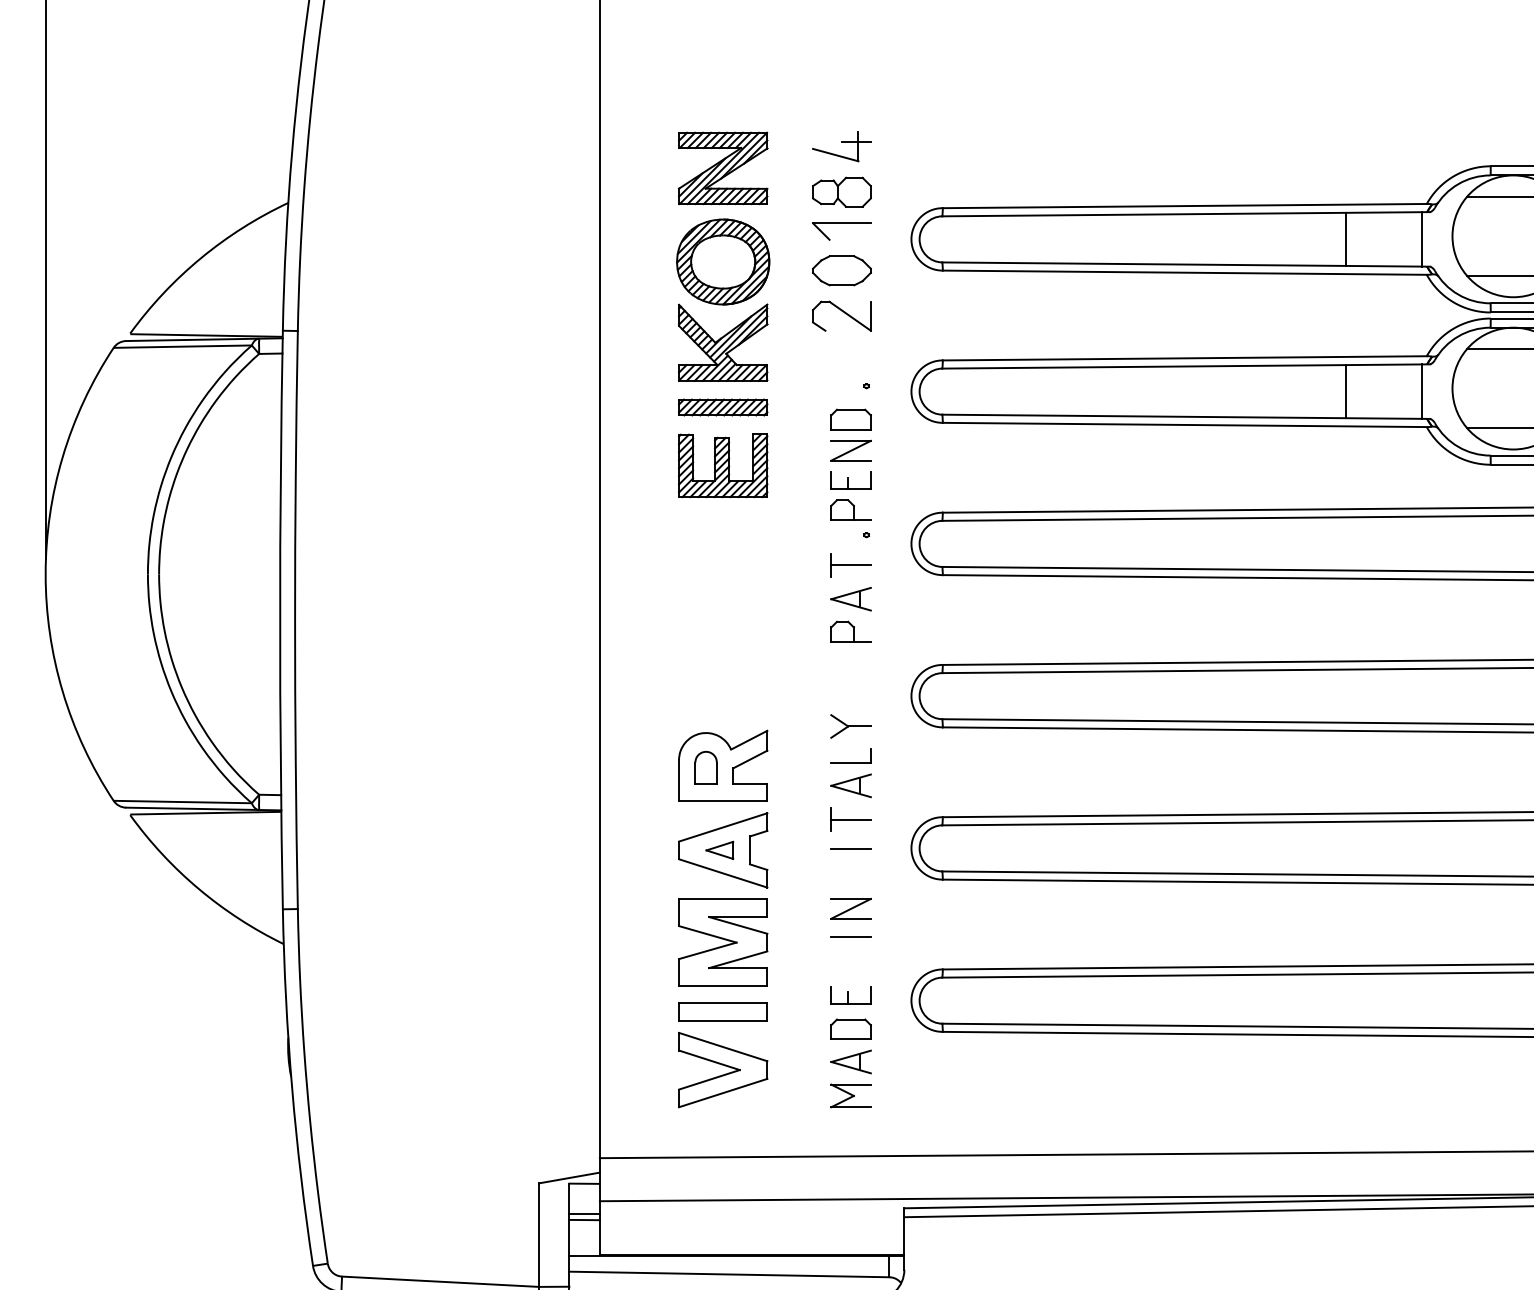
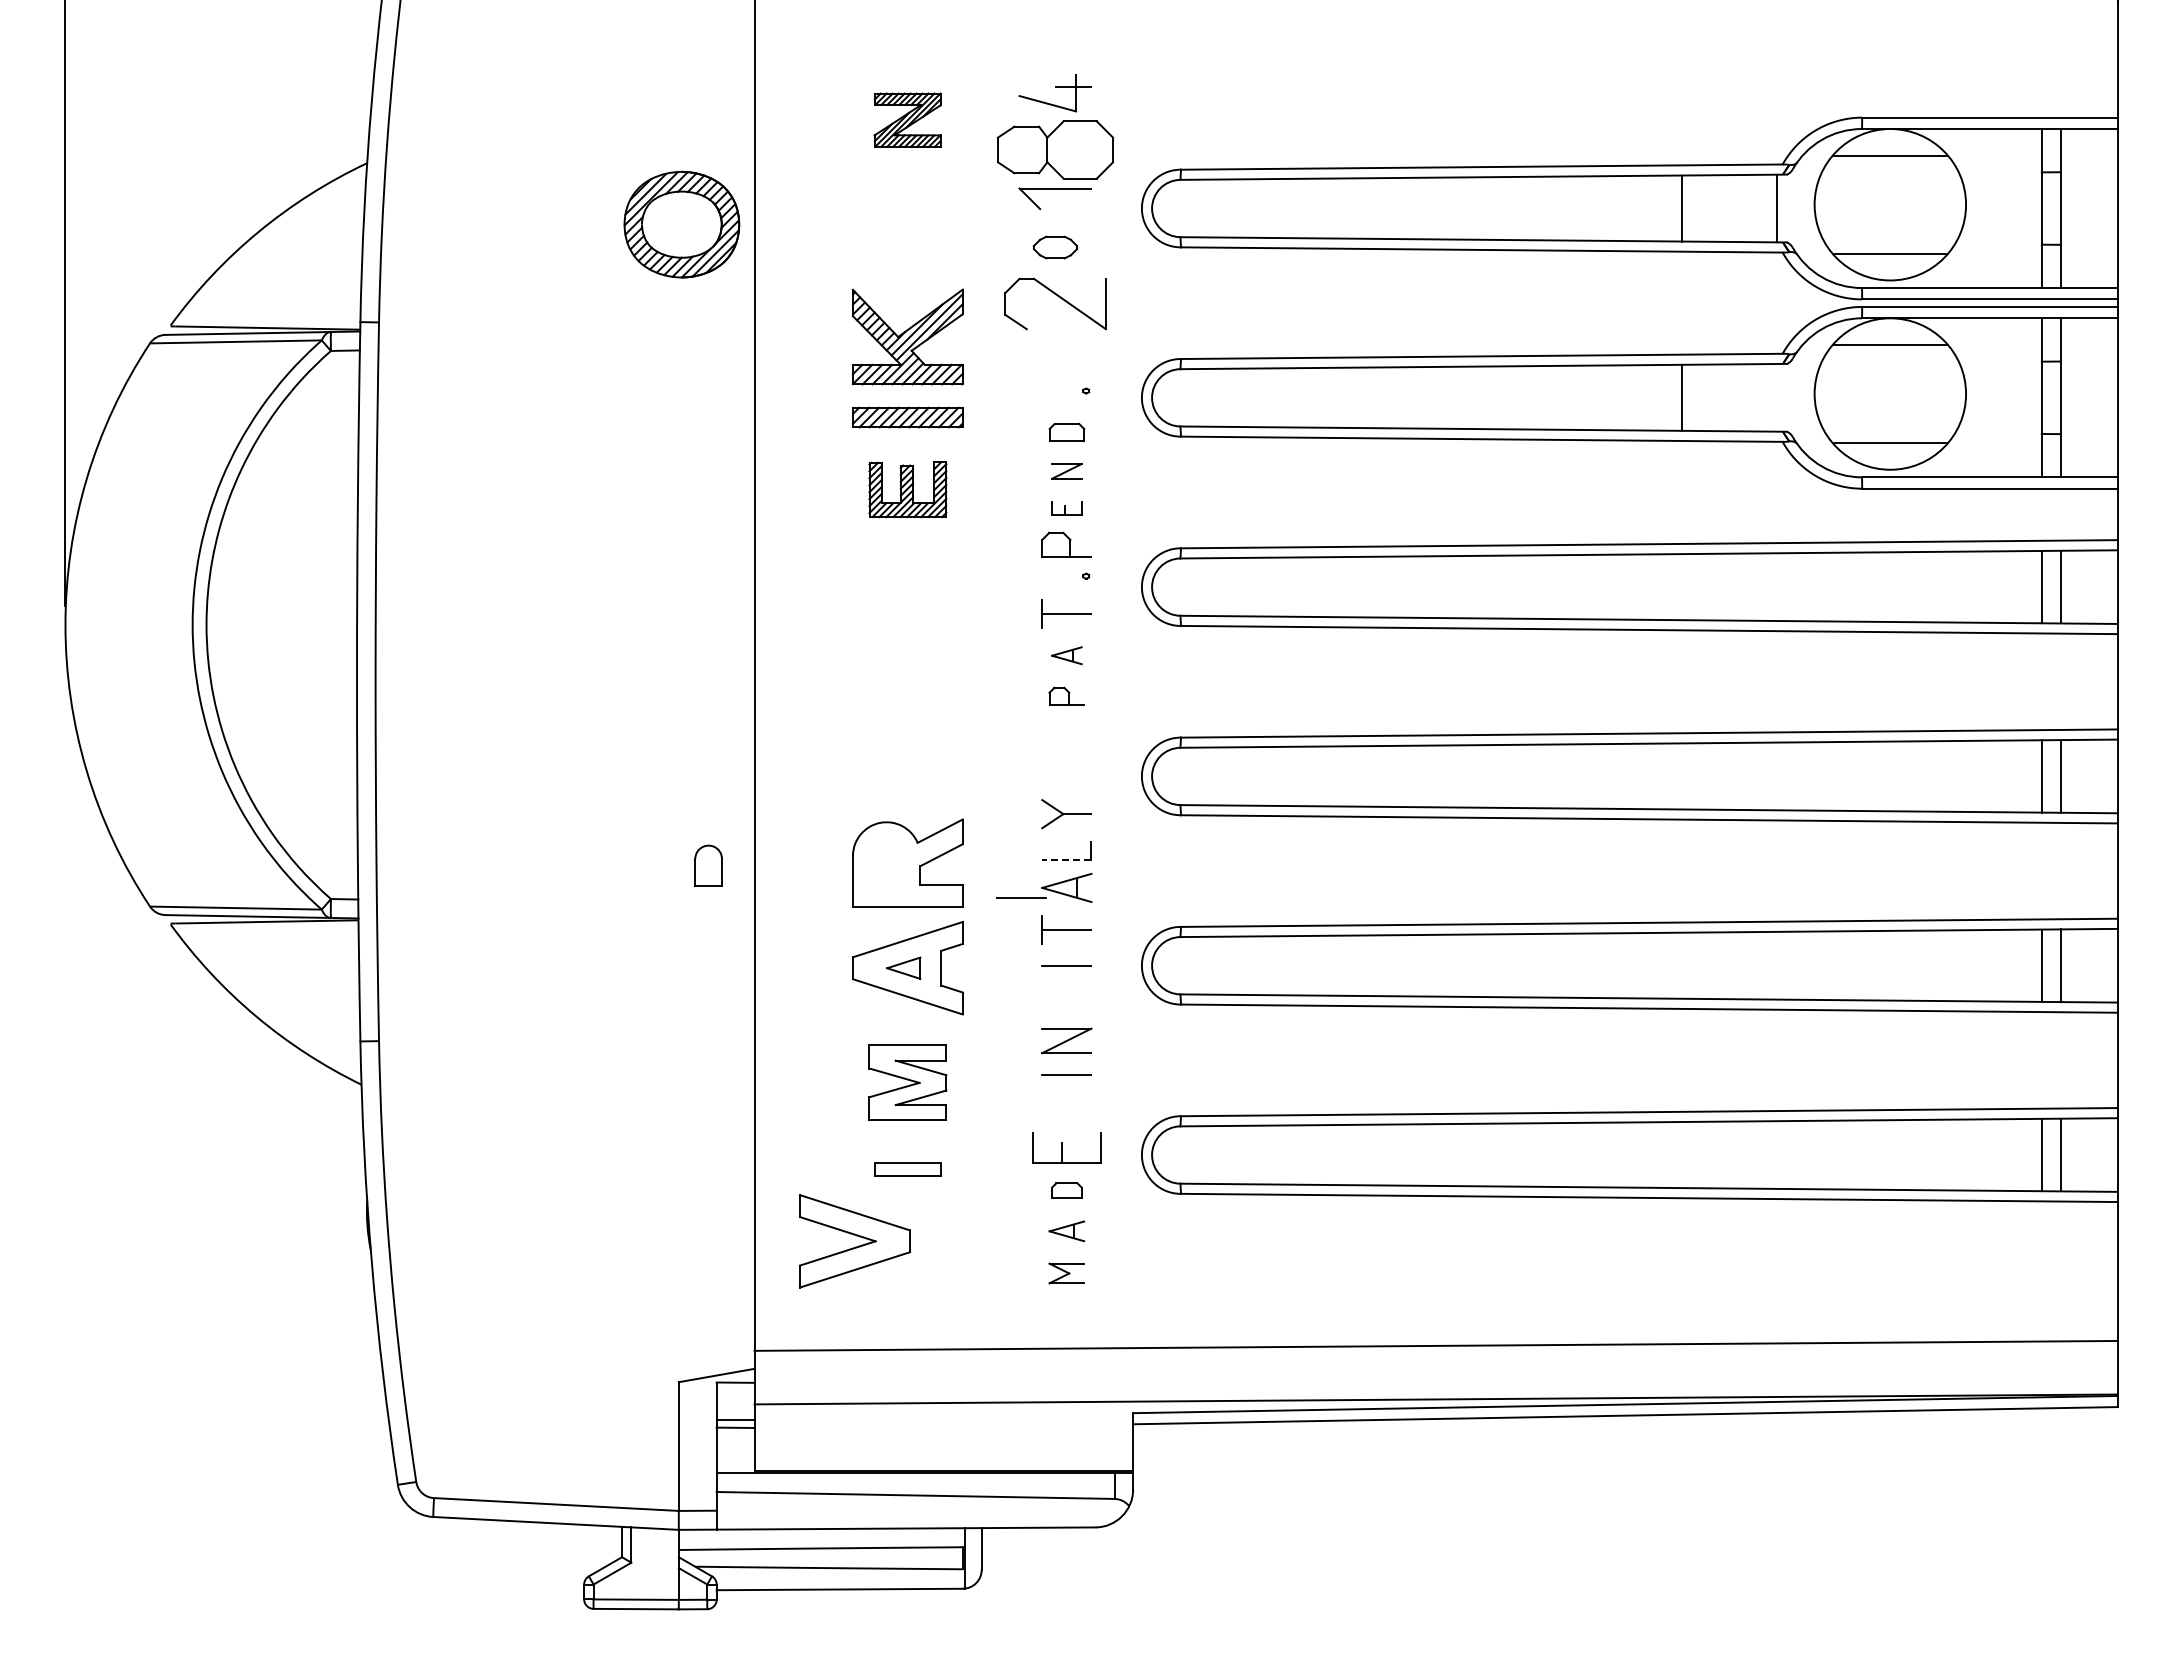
part: (722, 167) -> (907, 119), size x0.6
part: (841, 191) -> (1055, 149), size x1.6
part: (722, 261) -> (681, 224), moved
part: (841, 270) -> (1055, 247), size x0.6
part: (841, 316) -> (1055, 304), size x1.4
line: (1421, 391) -> (1776, 397), removed
part: (850, 419) -> (1066, 432), size x0.7
part: (850, 450) -> (1066, 471), size x0.6
part: (722, 465) -> (907, 489), size x0.7
part: (850, 480) -> (1066, 508), size x0.6
part: (850, 598) -> (1066, 655), size x0.6
part: (850, 631) -> (1066, 696), size x0.7
line: (850, 762) -> (1066, 859), solid -> dashed
part: (706, 767) -> (708, 865), moved
line: (814, 793) -> (1021, 897), added
part: (722, 942) -> (907, 1082), size x0.7
part: (850, 995) -> (1066, 1148), size x1.4
part: (722, 1011) -> (907, 1168), size x0.6
part: (850, 1029) -> (1066, 1190), size x0.6
part: (850, 1062) -> (1066, 1231), size x0.7
part: (722, 1070) -> (854, 1241), moved
part: (850, 1095) -> (1066, 1273), size x0.7

